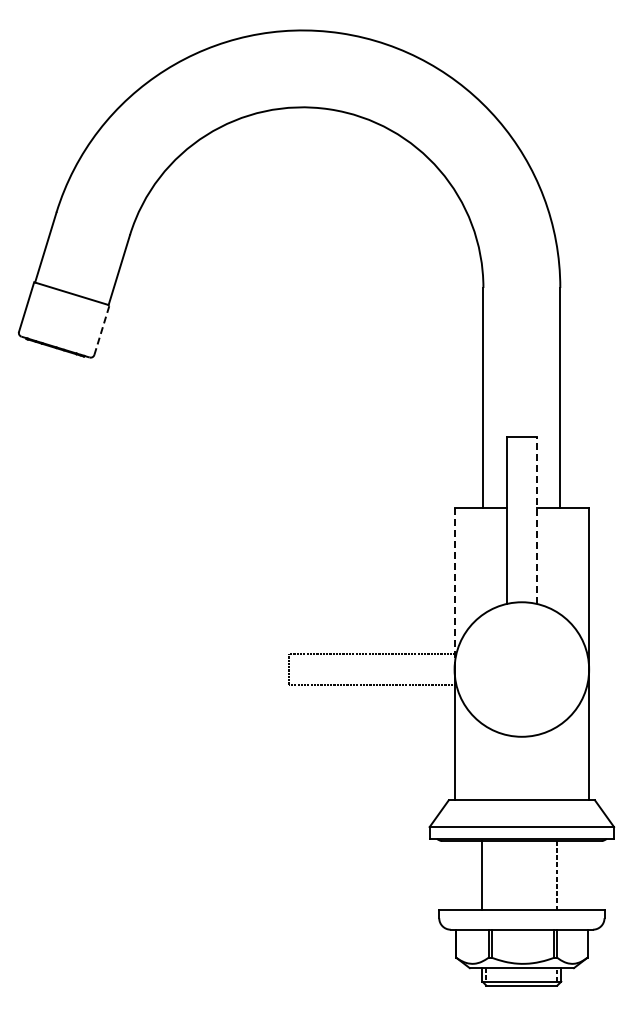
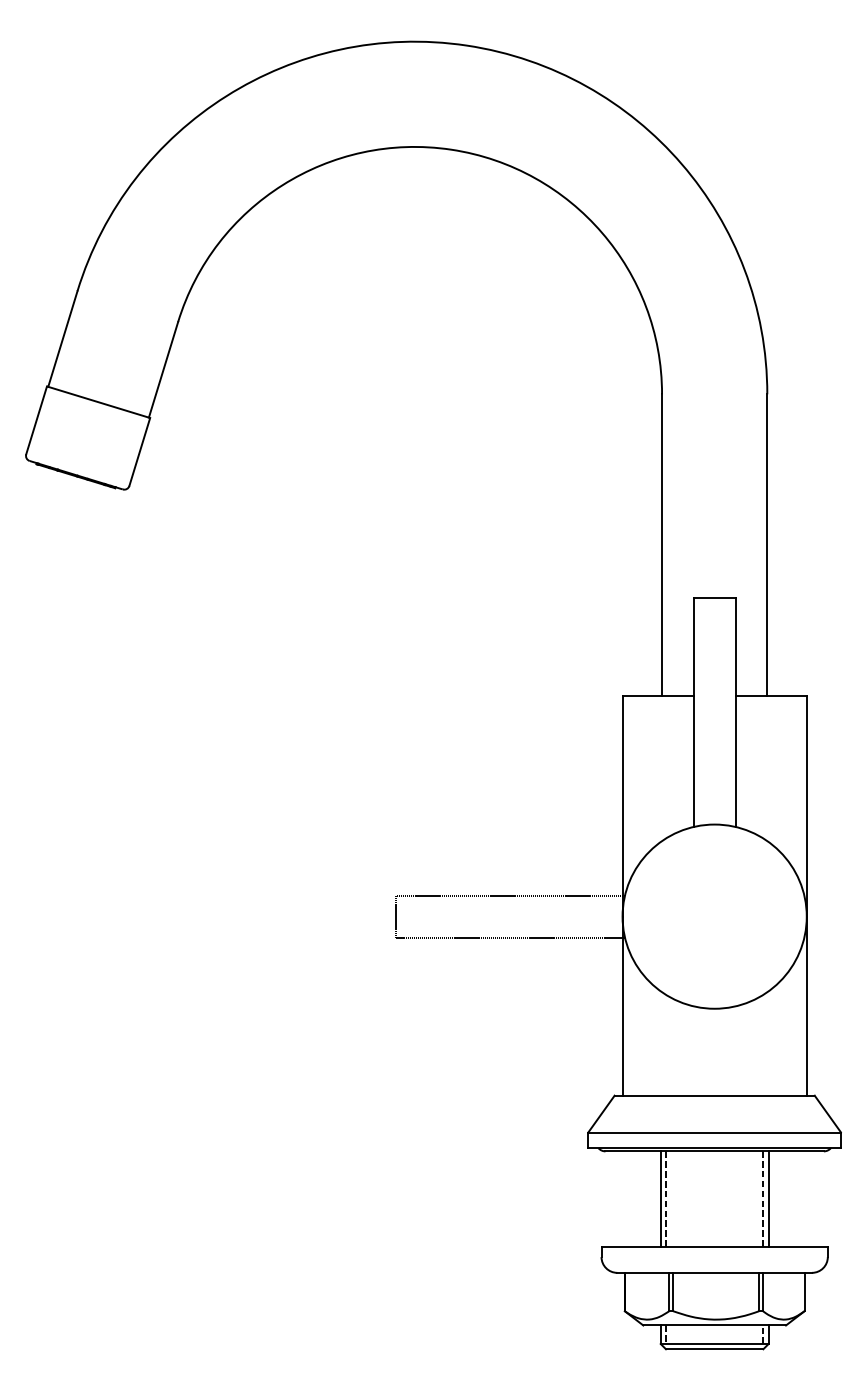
line: (101, 330) -> (139, 452), dashed -> solid
line: (537, 520) -> (736, 712), dashed -> solid
line: (454, 588) -> (622, 805), dashed -> solid
line: (486, 875) -> (666, 1198), added
line: (561, 875) -> (768, 1198), added

